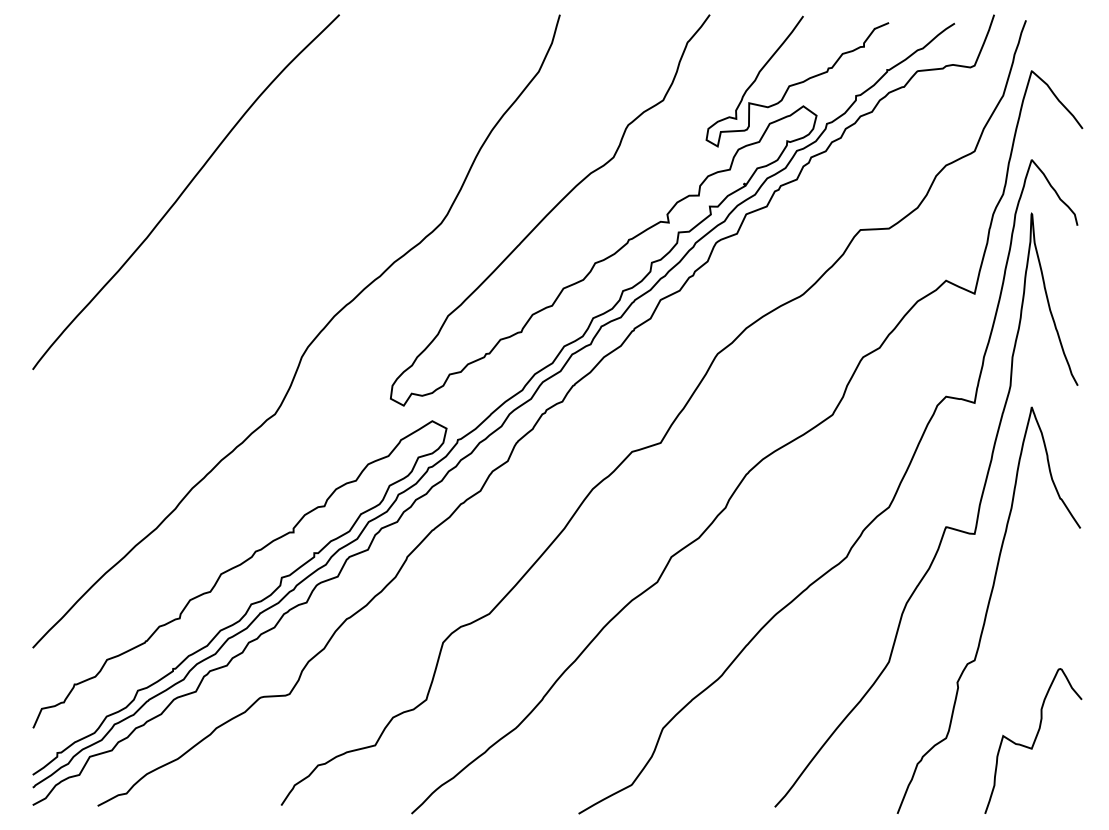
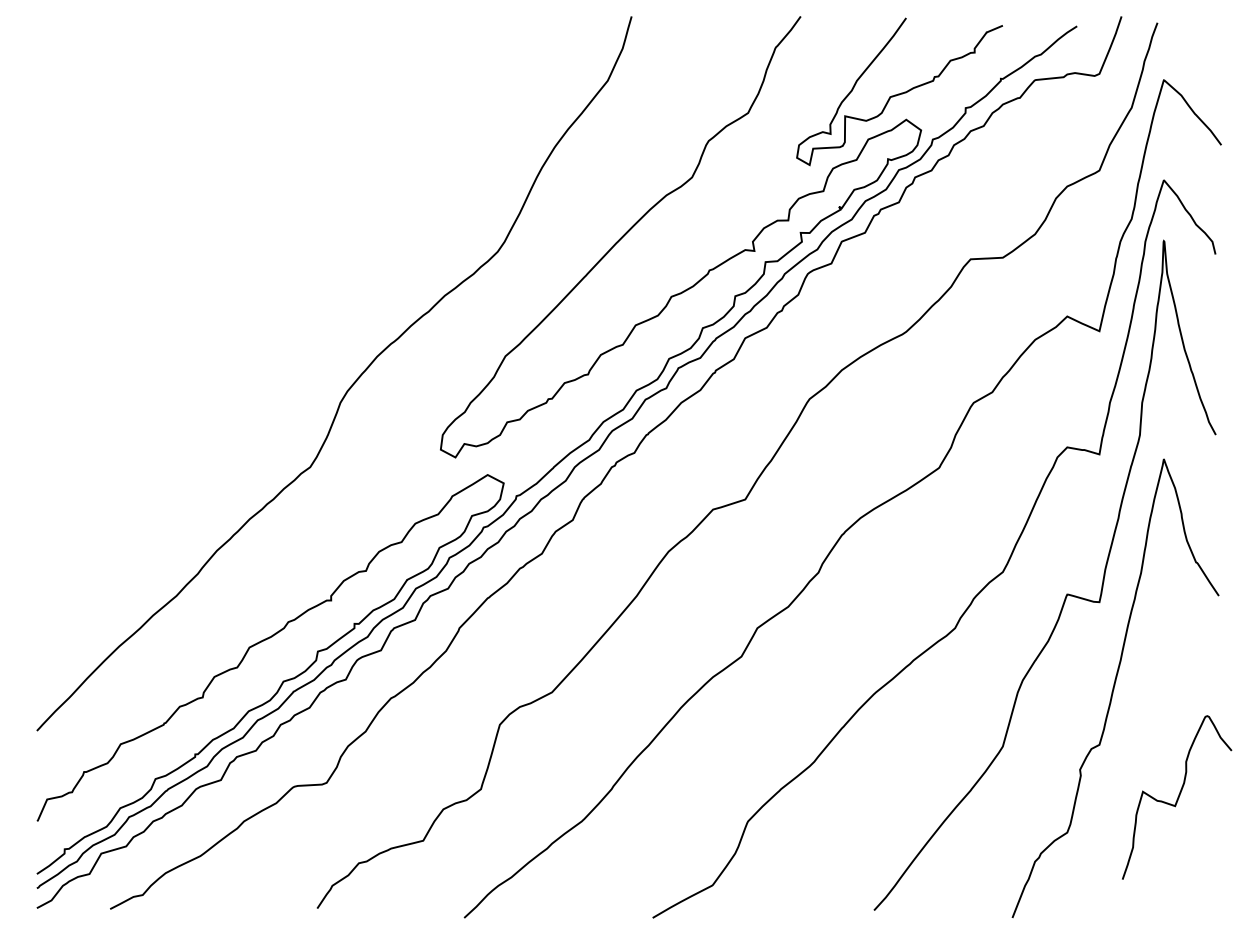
curve: (184, 191) -> (208, 215), removed
curve: (1034, 740) -> (1178, 796), moved

